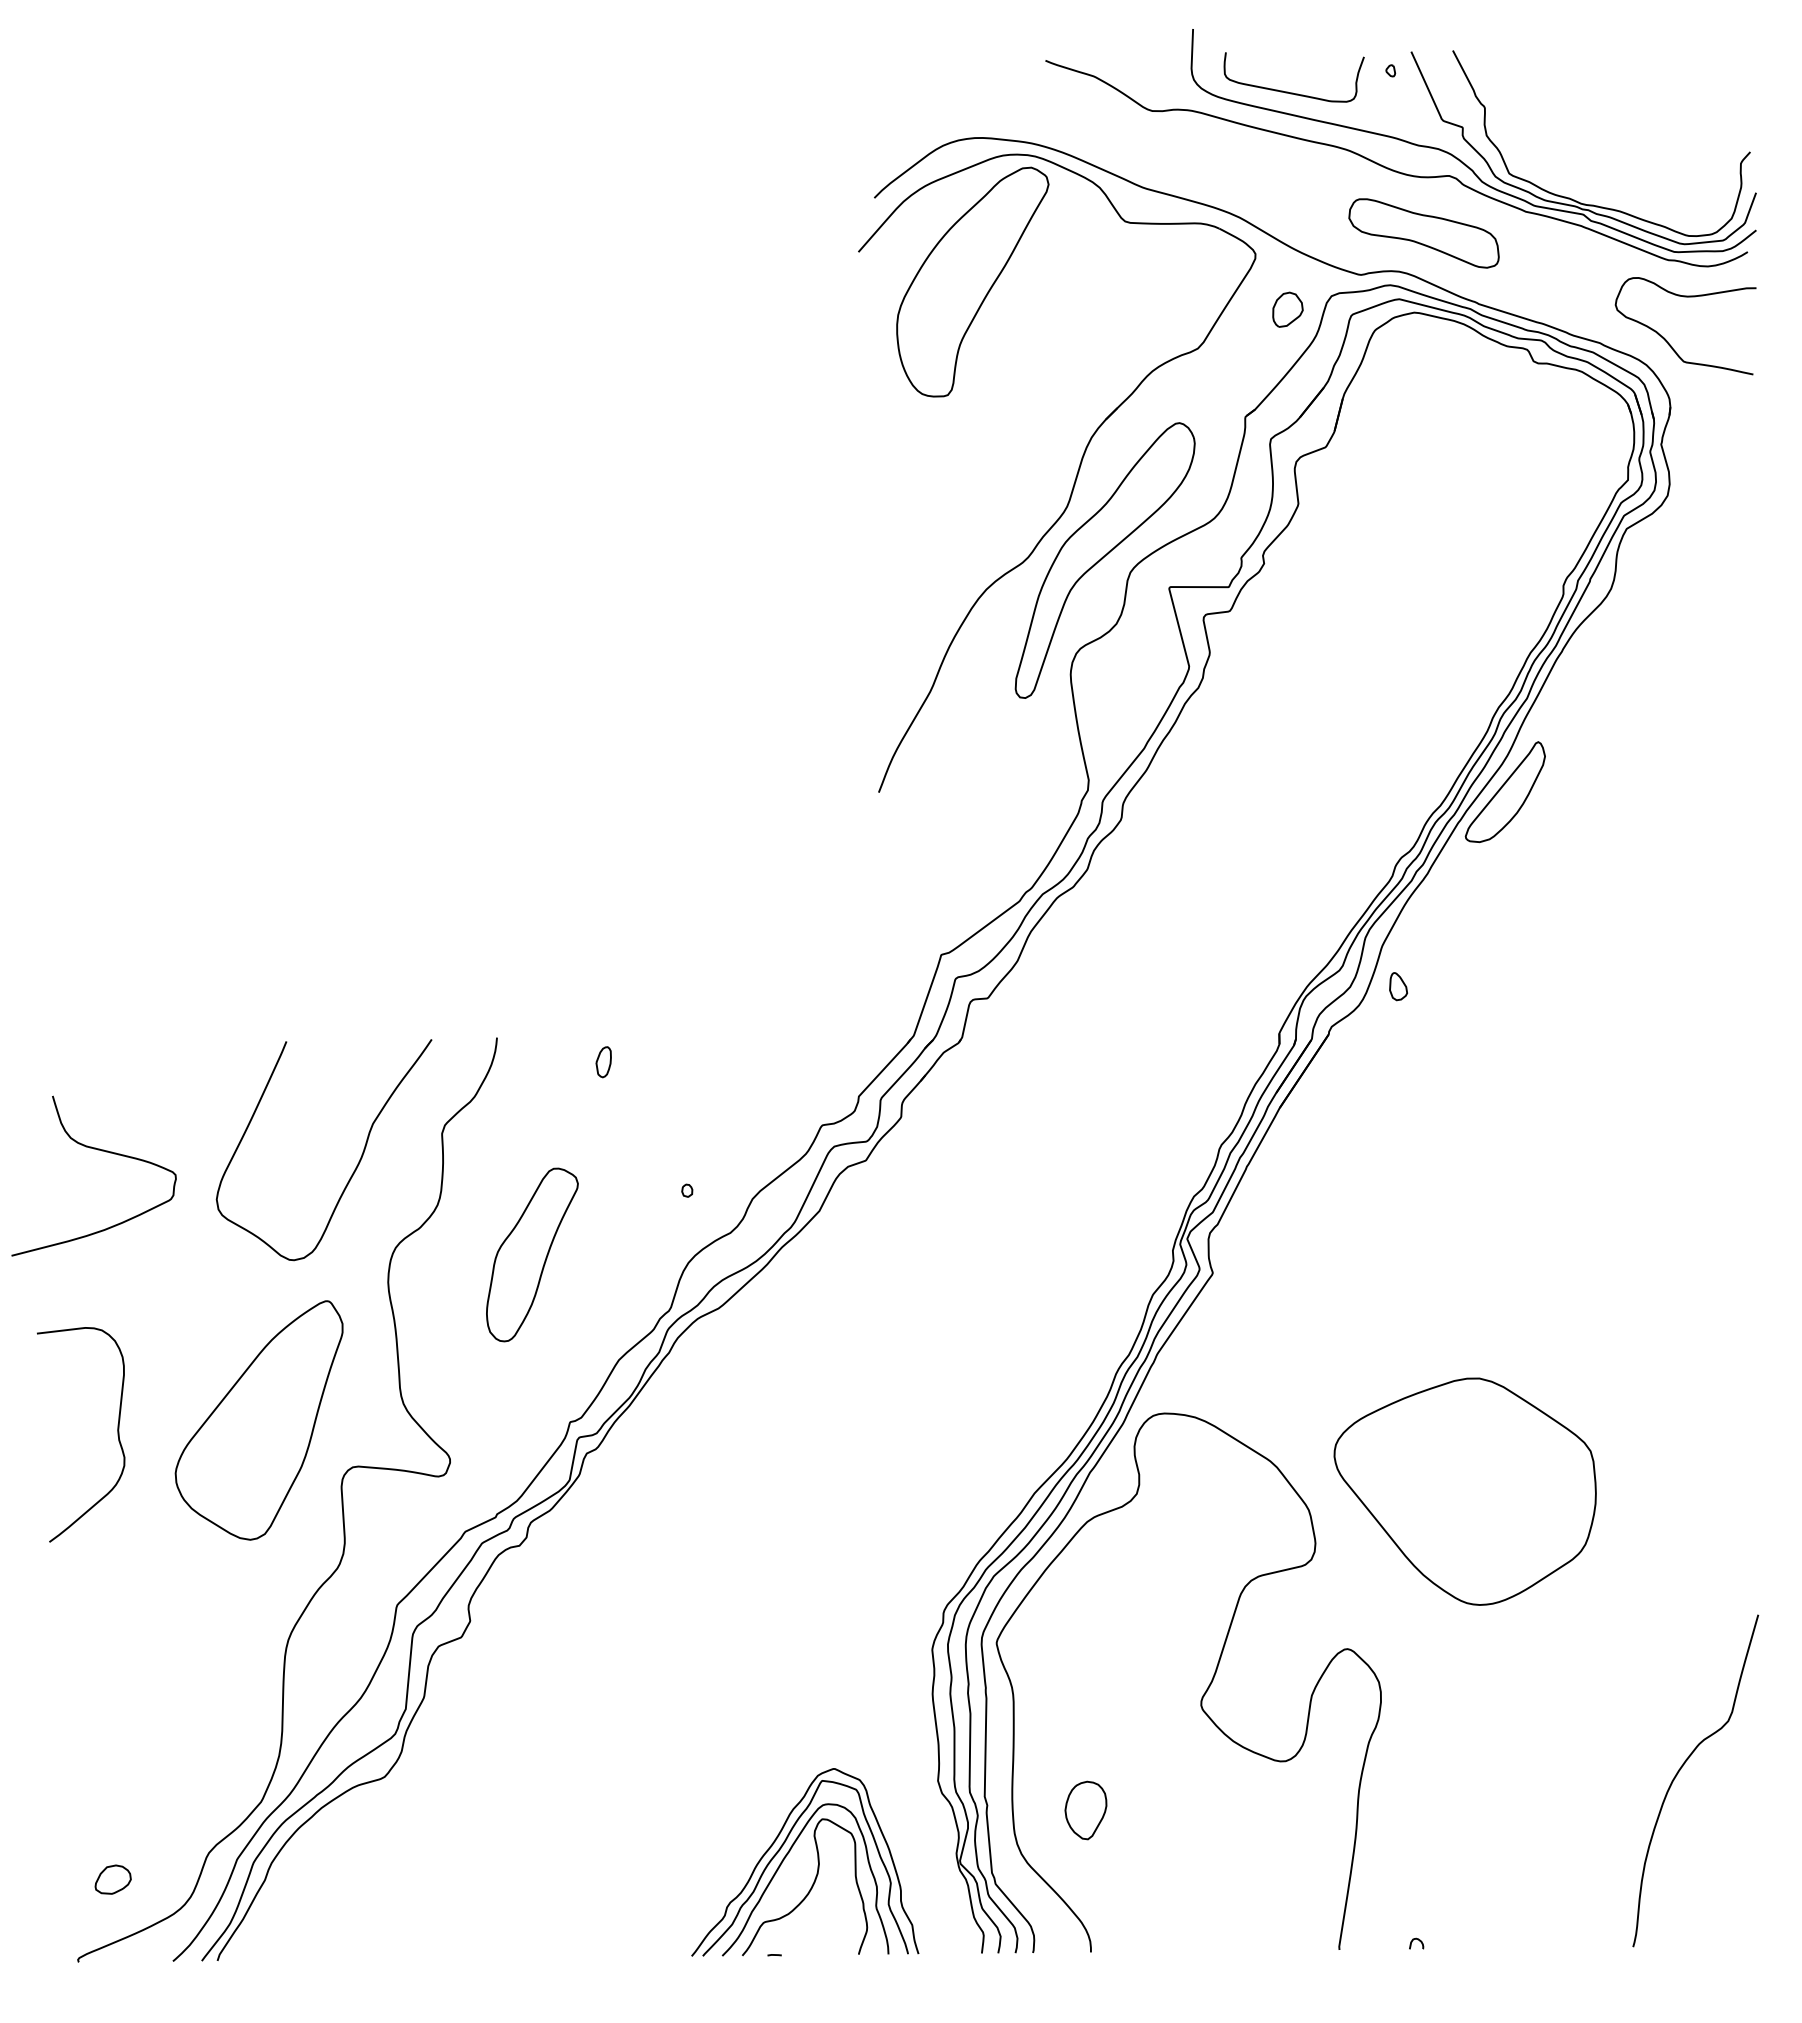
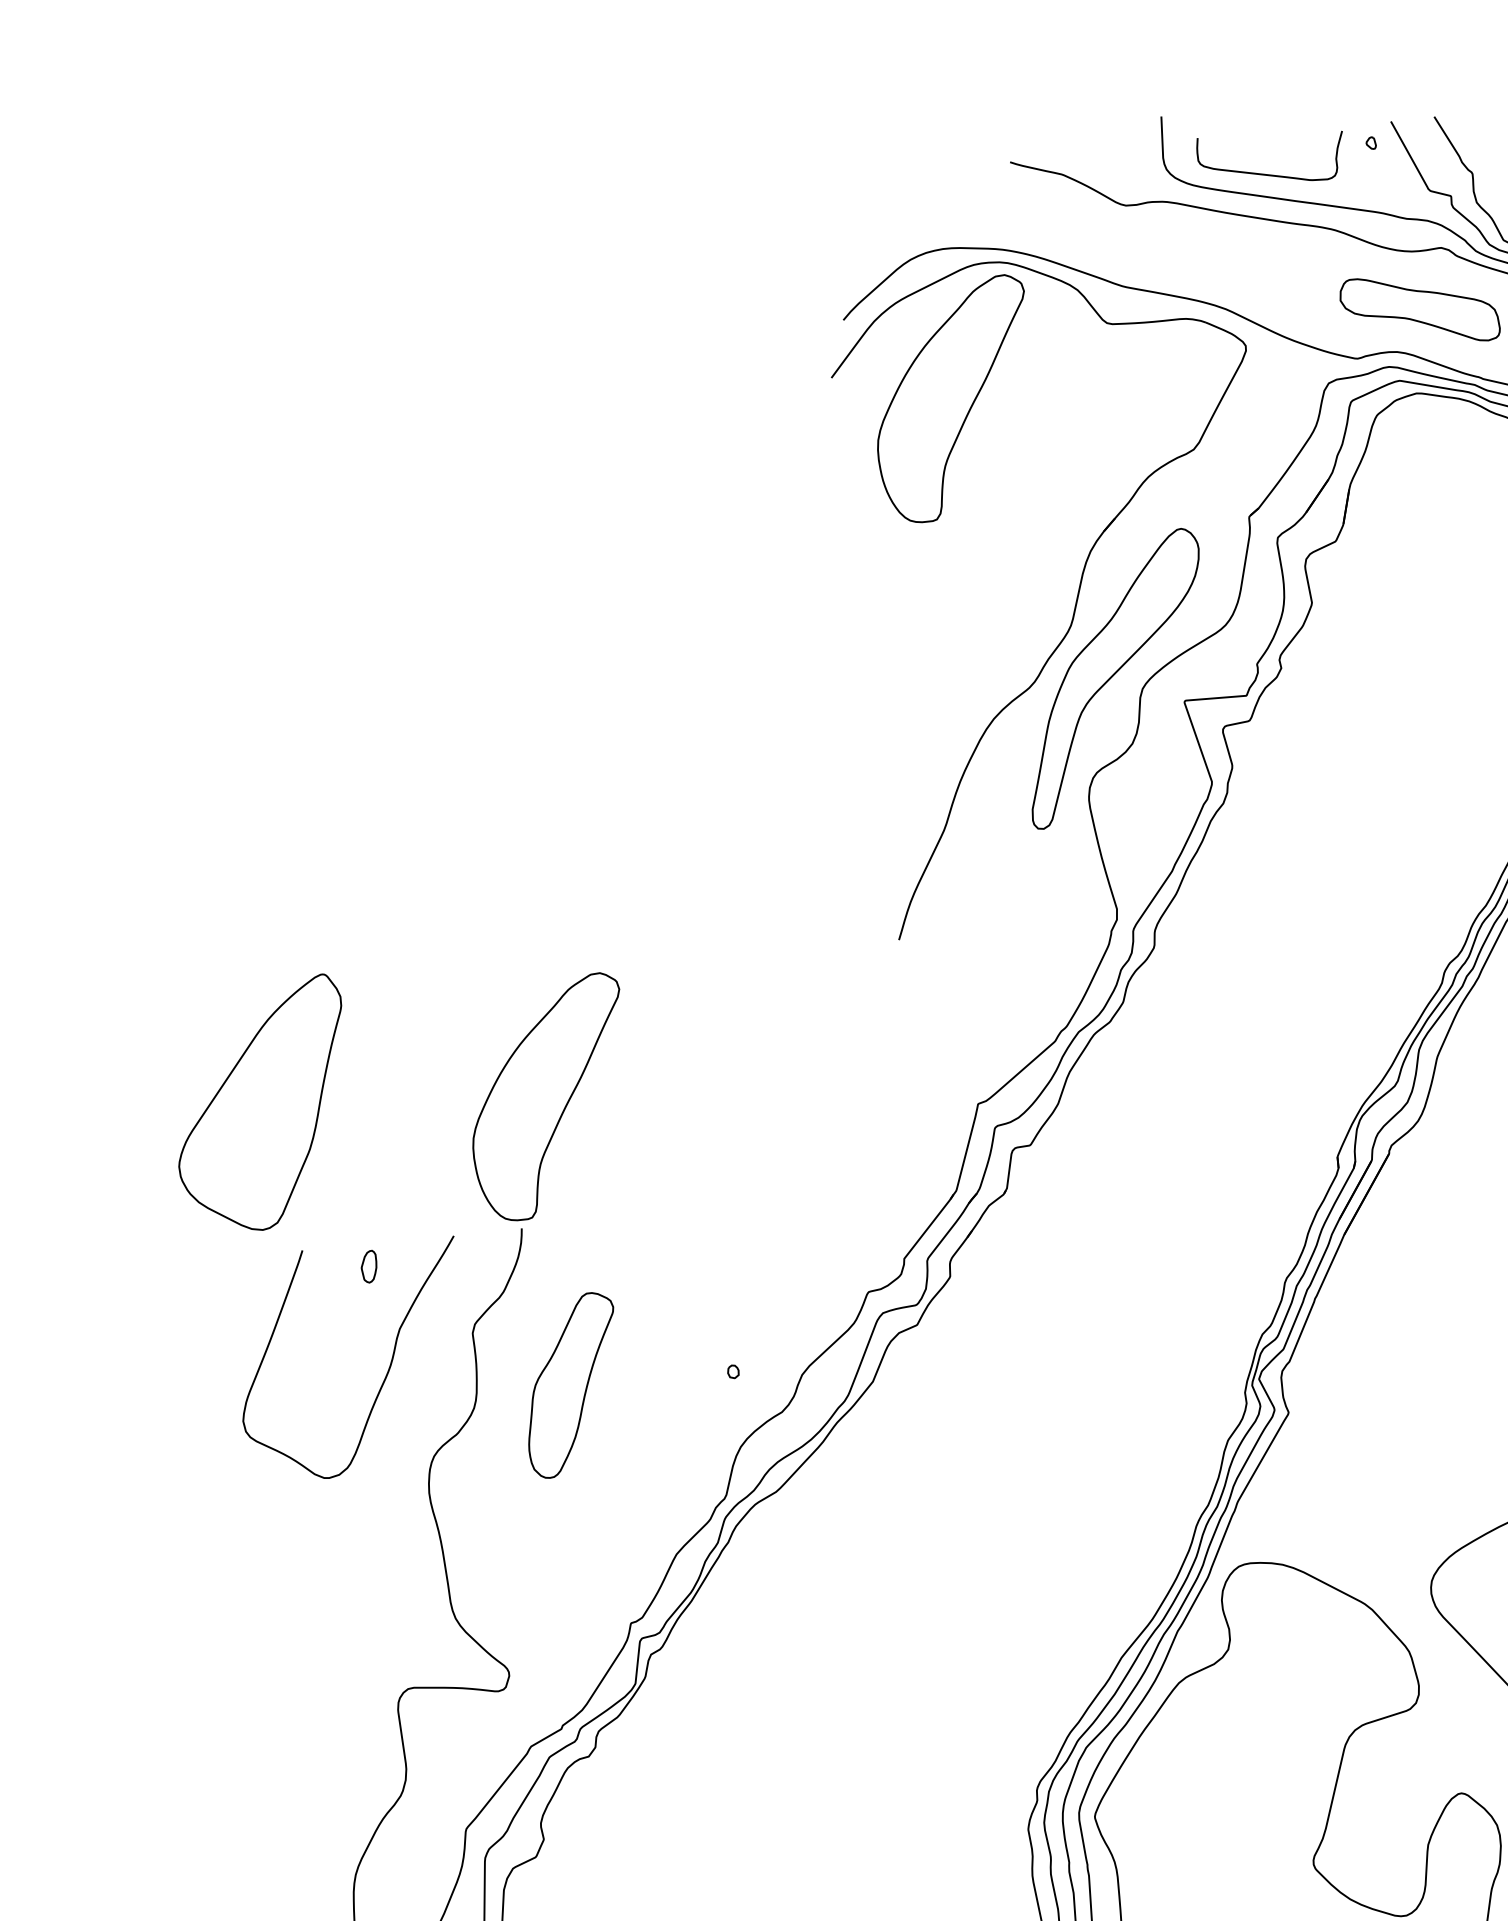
part: (1287, 309) -> (1283, 401), removed
part: (532, 914) -> (548, 1096), added
part: (1398, 986) -> (1457, 1097), removed
part: (603, 1062) -> (368, 1267), moved
curve: (97, 1150) -> (114, 1380), removed
part: (532, 1254) -> (571, 1384), moved
part: (258, 1420) -> (261, 1104), moved
curve: (117, 1434) -> (159, 1674), removed

